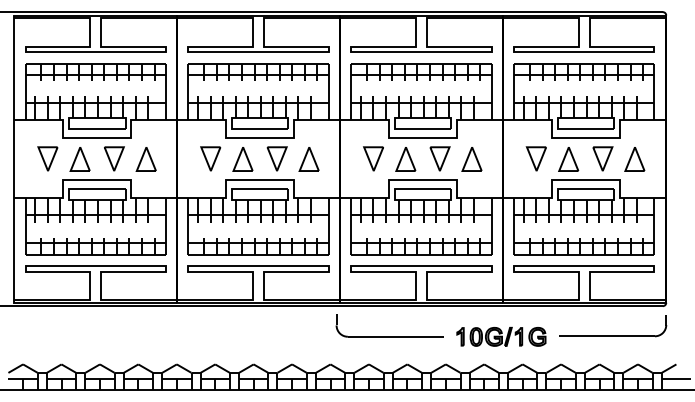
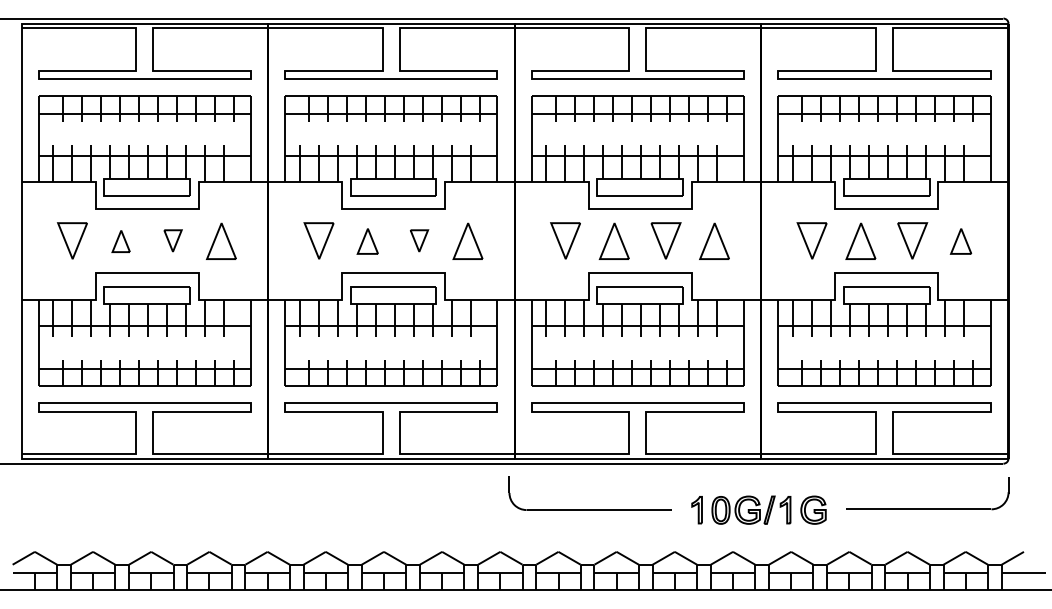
part: (114, 158) -> (173, 240), size x0.6
part: (276, 158) -> (418, 240), size x0.6
part: (79, 159) -> (120, 241), size x0.6
part: (242, 159) -> (367, 241), size x0.7
part: (634, 159) -> (960, 241), size x0.7

